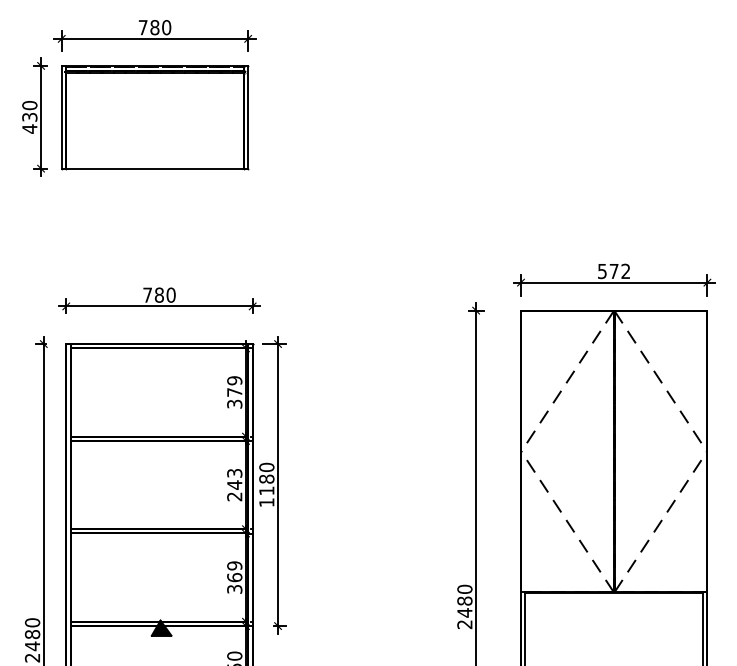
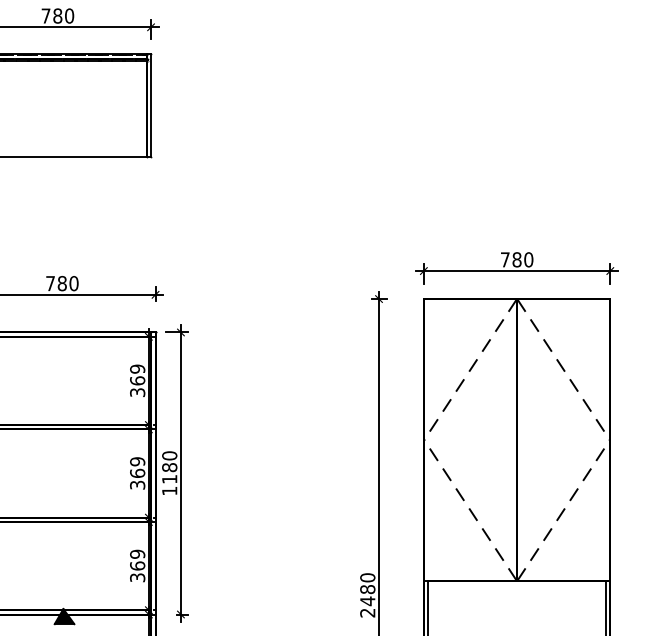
text: (614, 271) -> (517, 259), 572 -> 780
text: (234, 391) -> (137, 379), 379 -> 369
text: (234, 484) -> (137, 472), 243 -> 369

